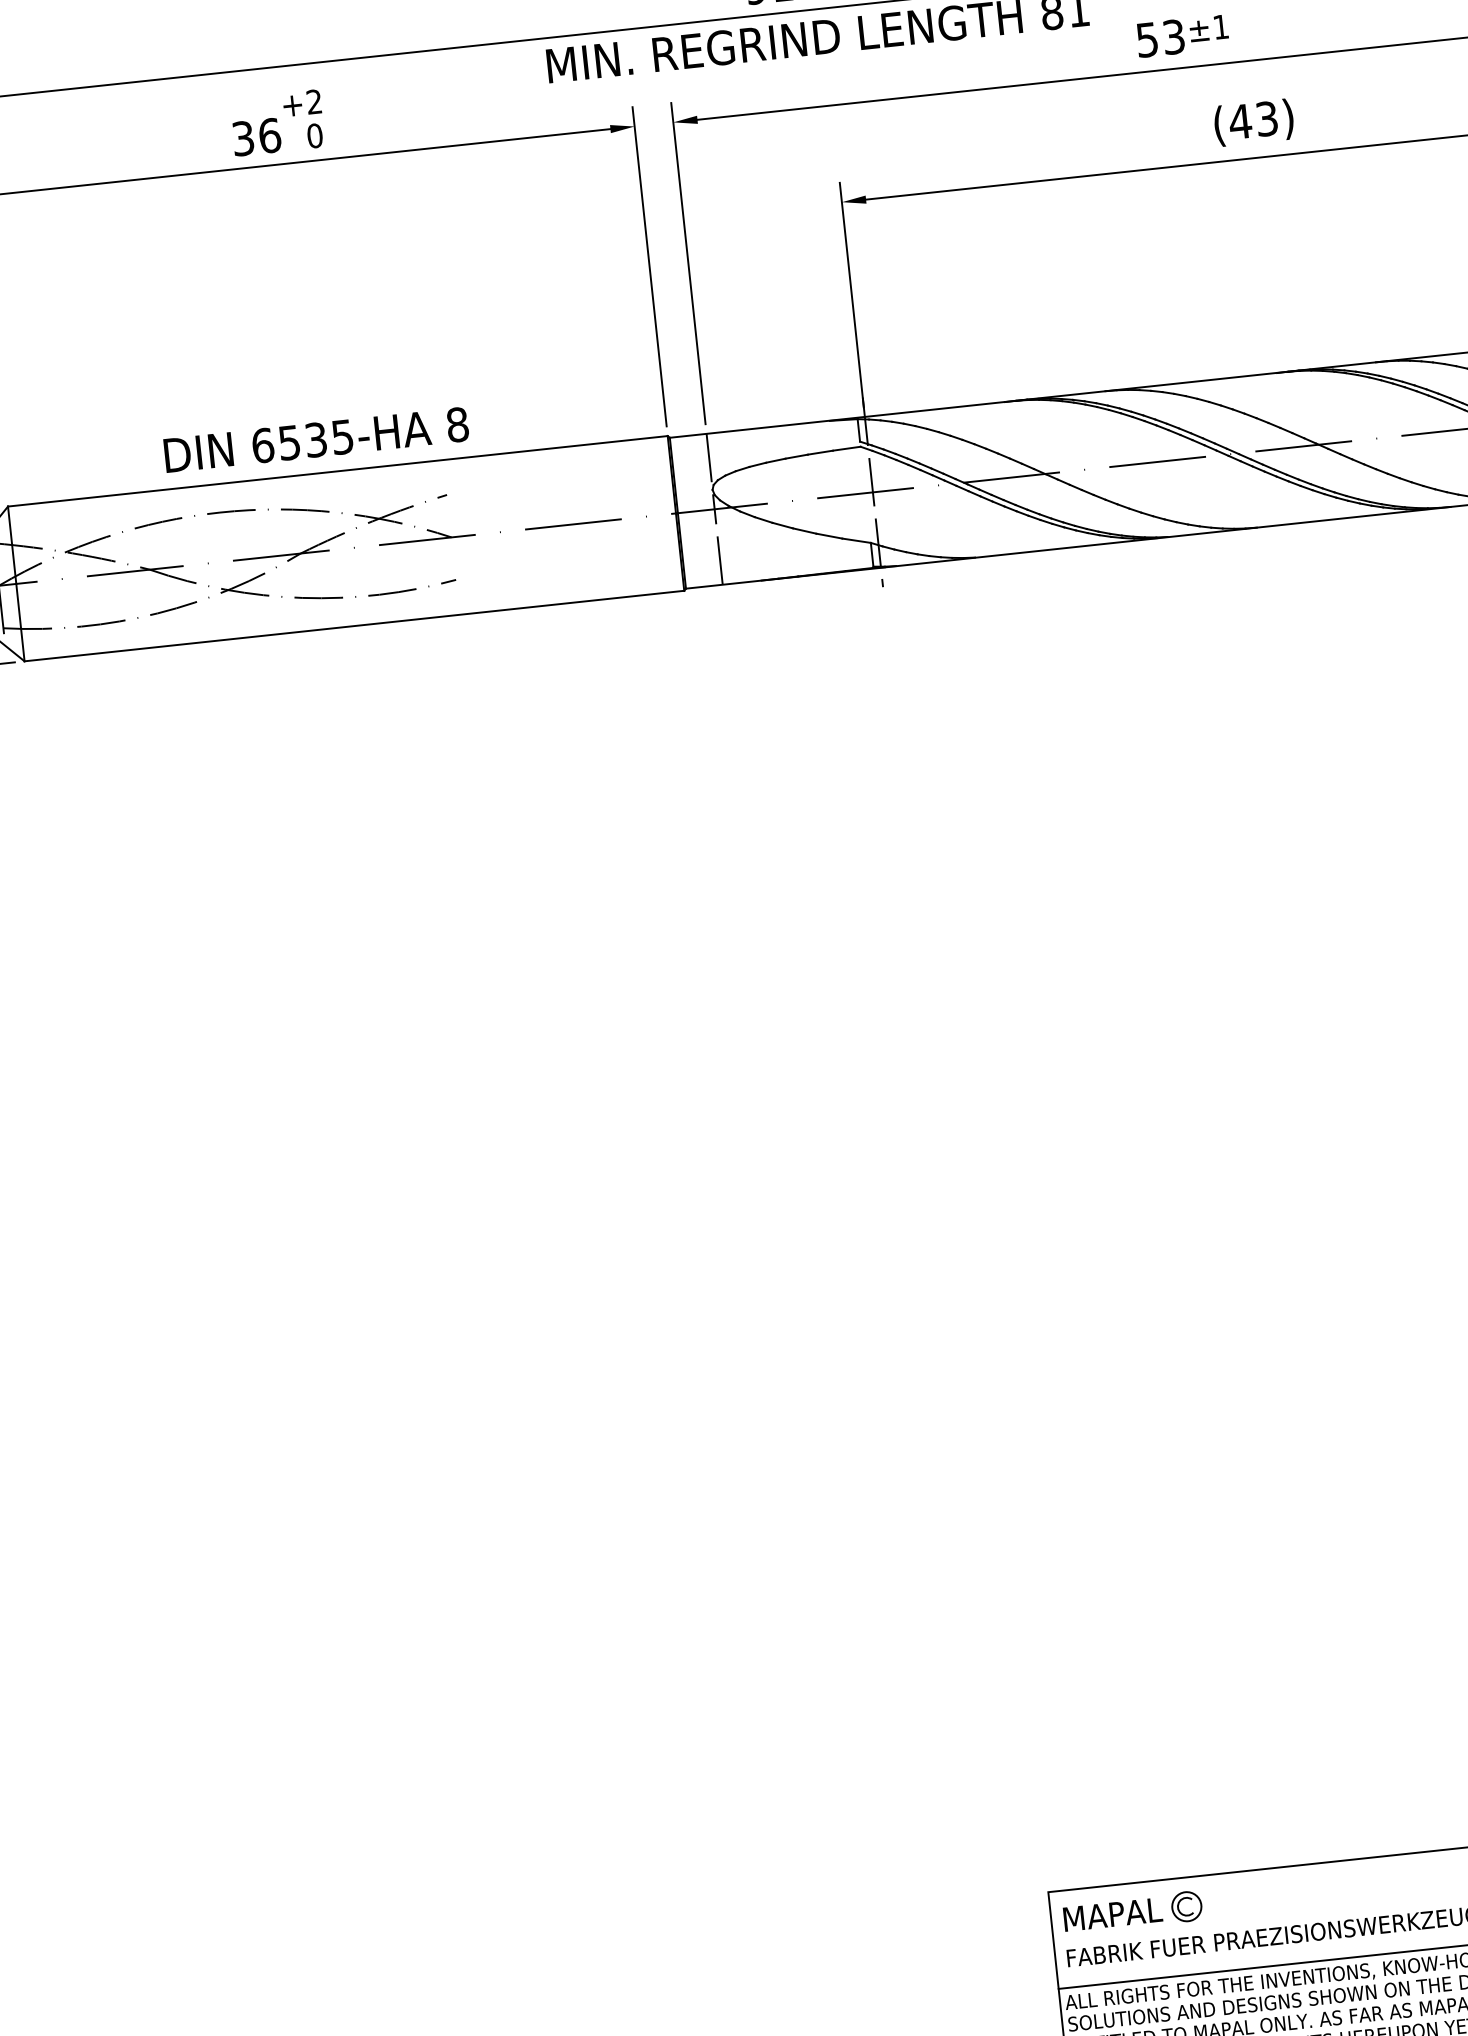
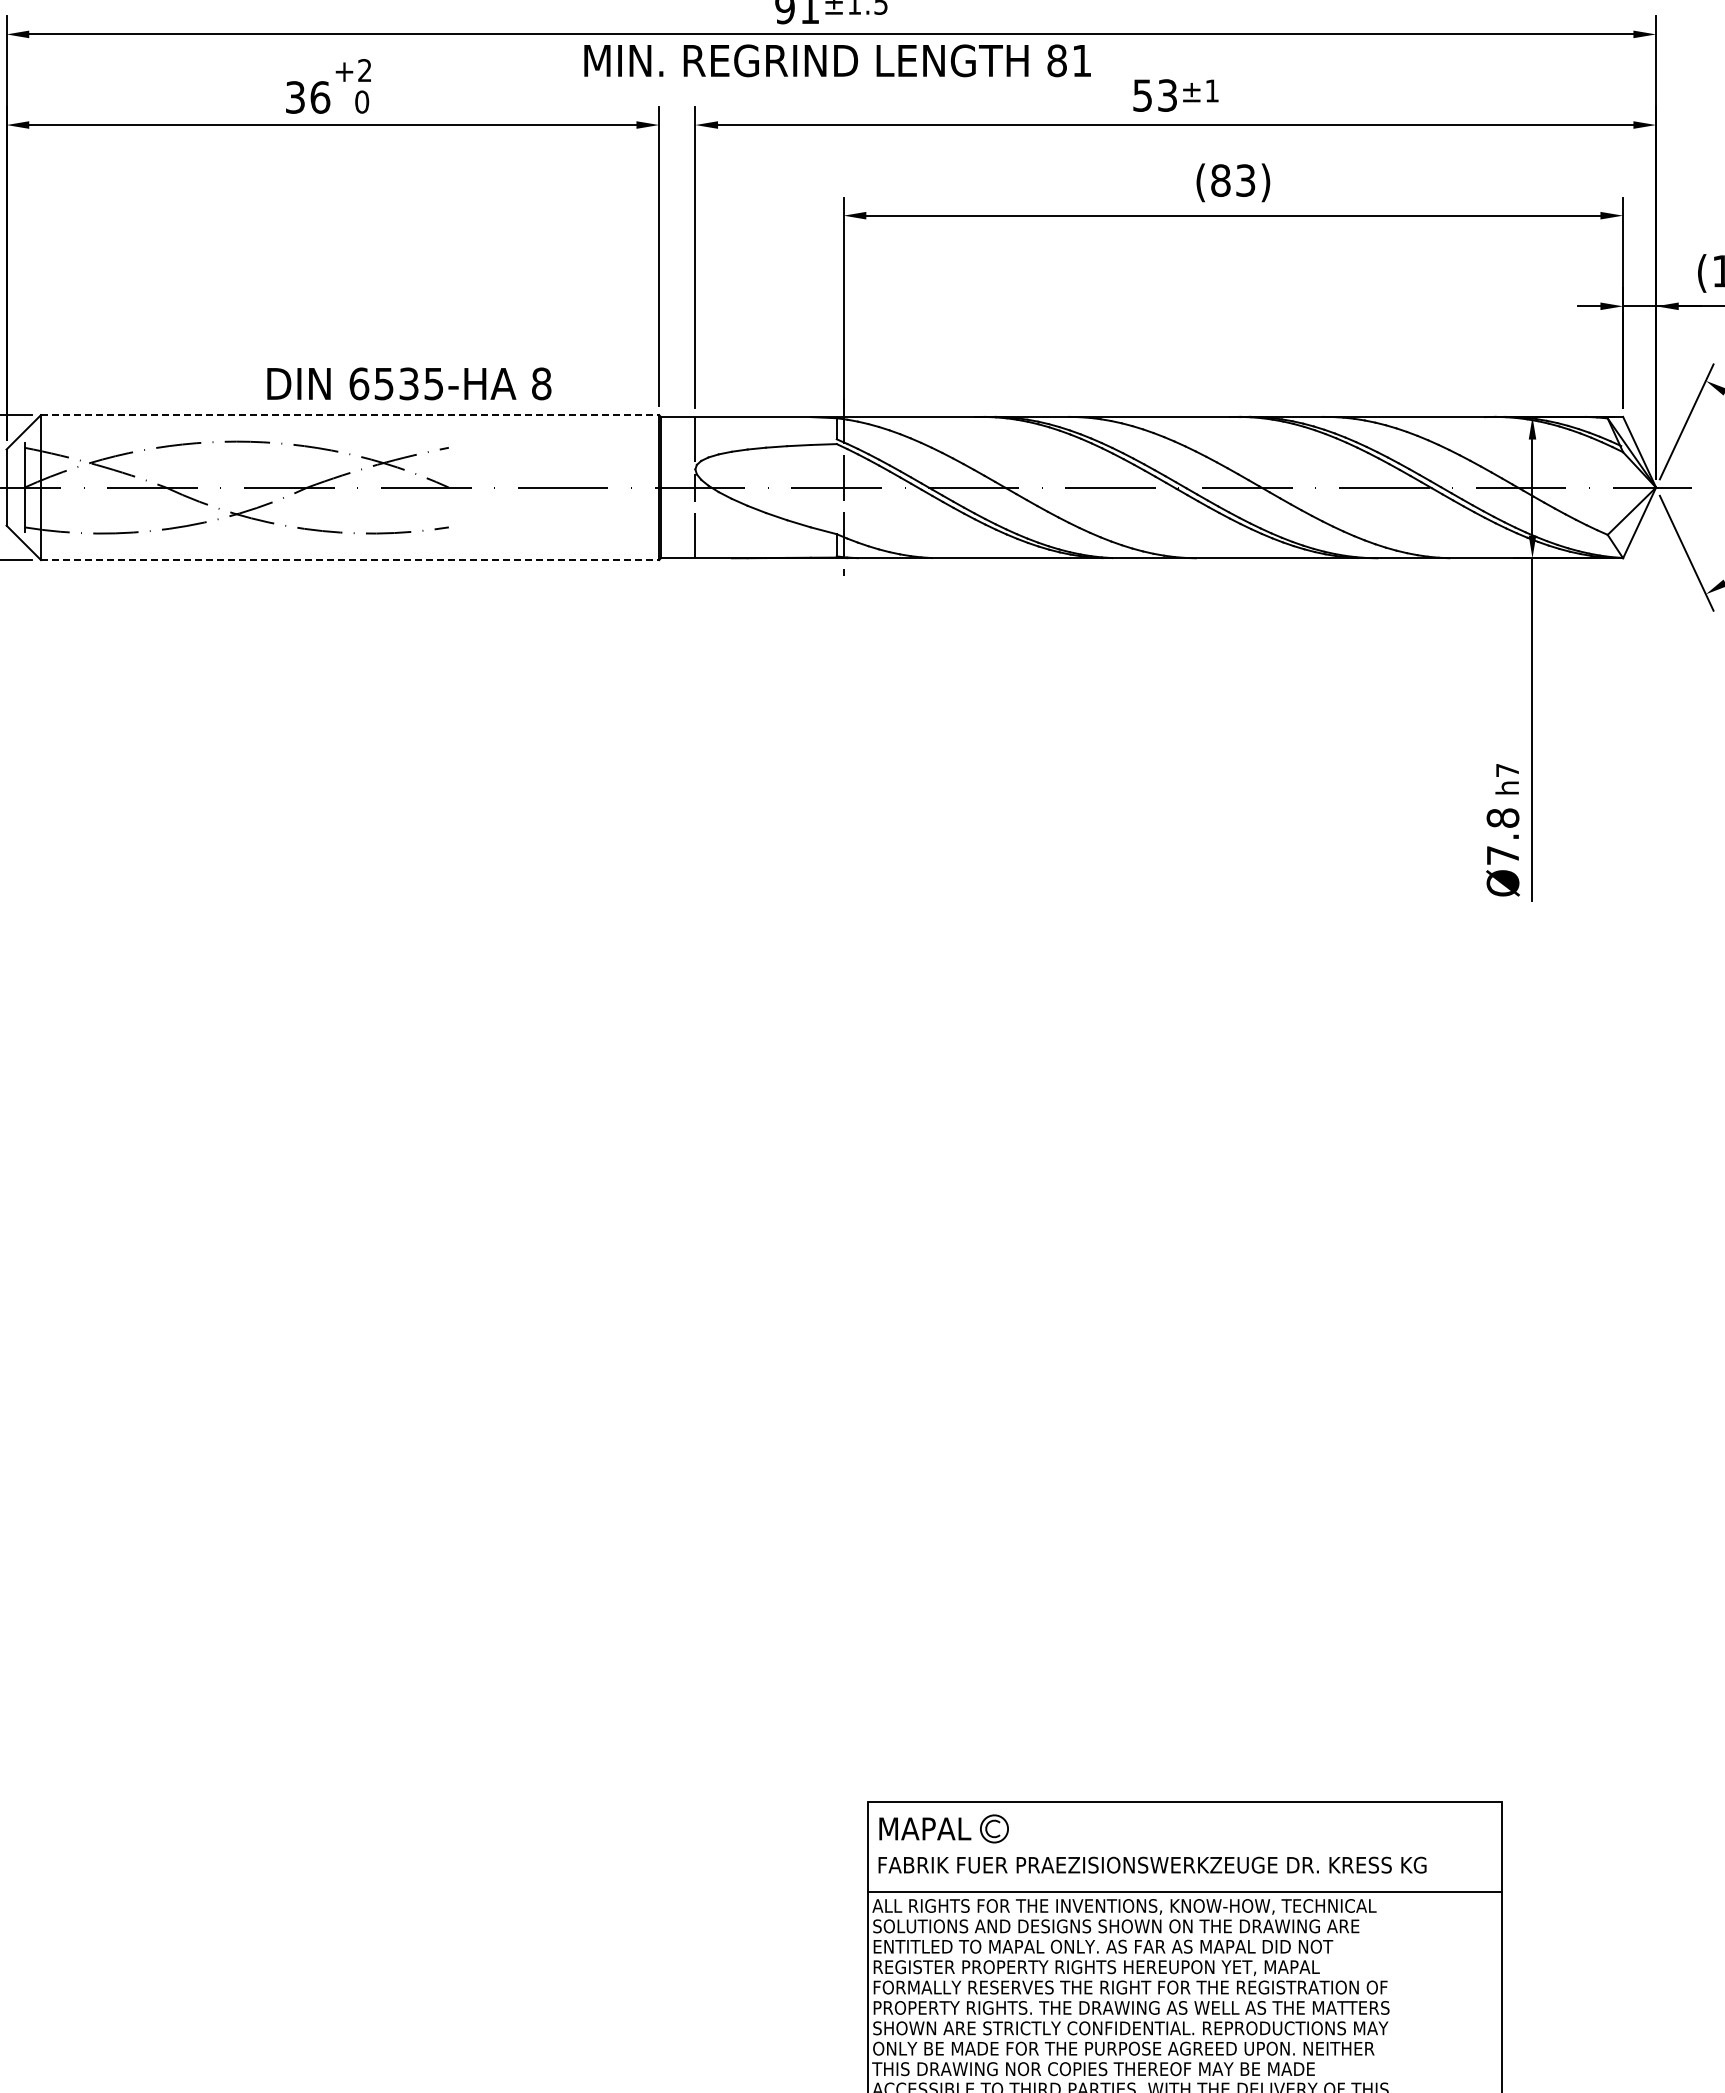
text: (1240, 121) -> (1220, 180), (43) -> (83)
text: (316, 439) -> (409, 383), moved
line: (338, 471) -> (350, 415), solid -> dashed
line: (354, 626) -> (350, 560), solid -> dashed

